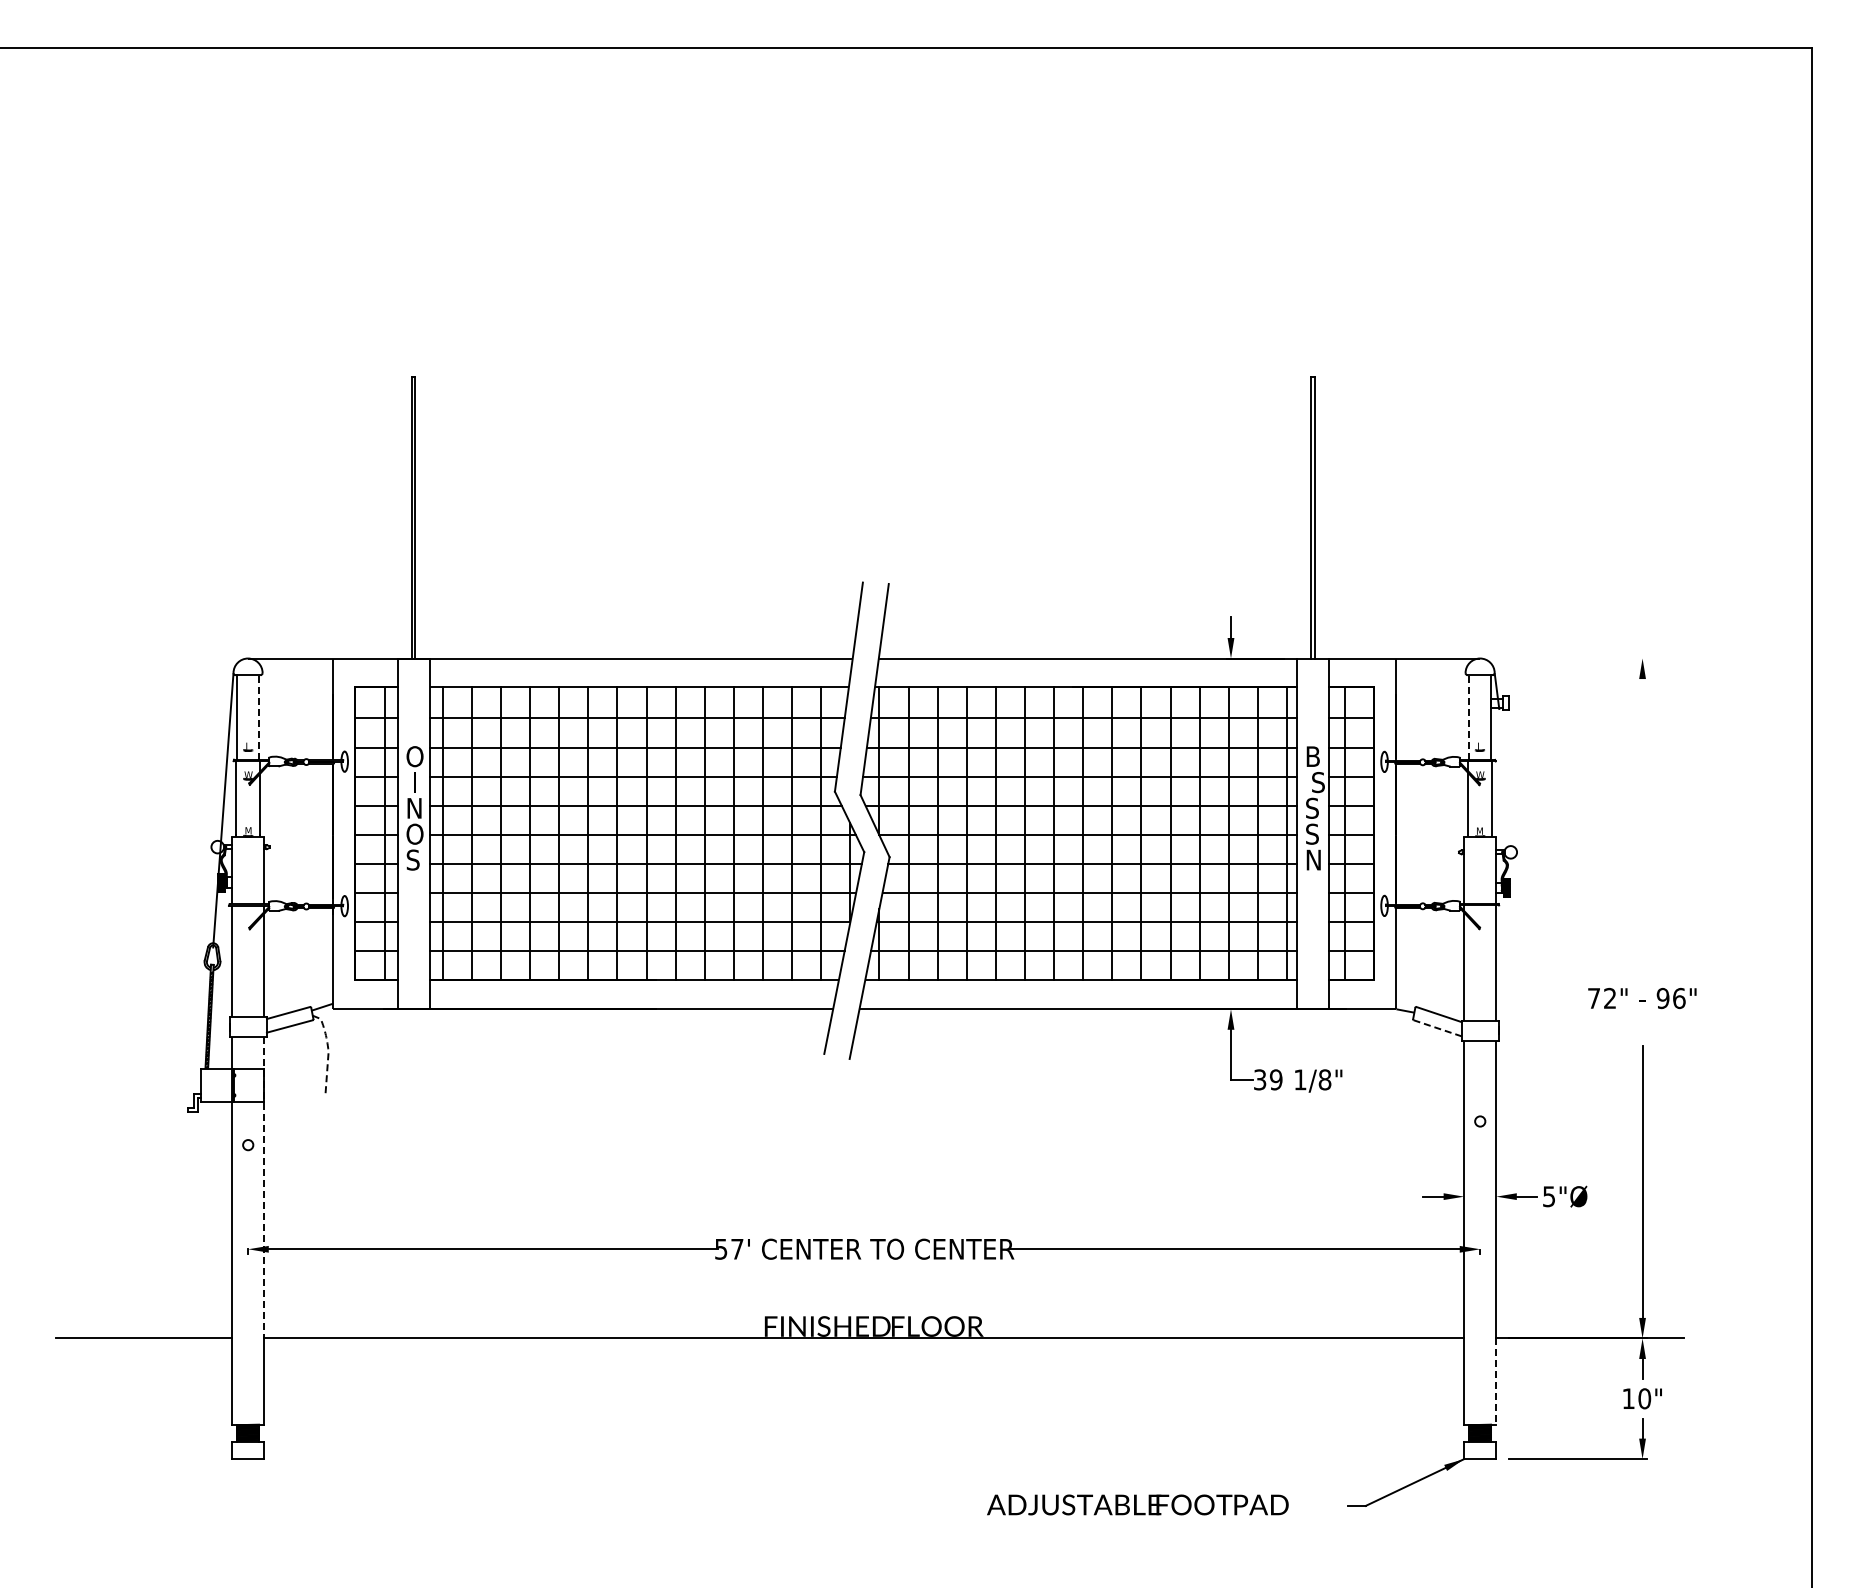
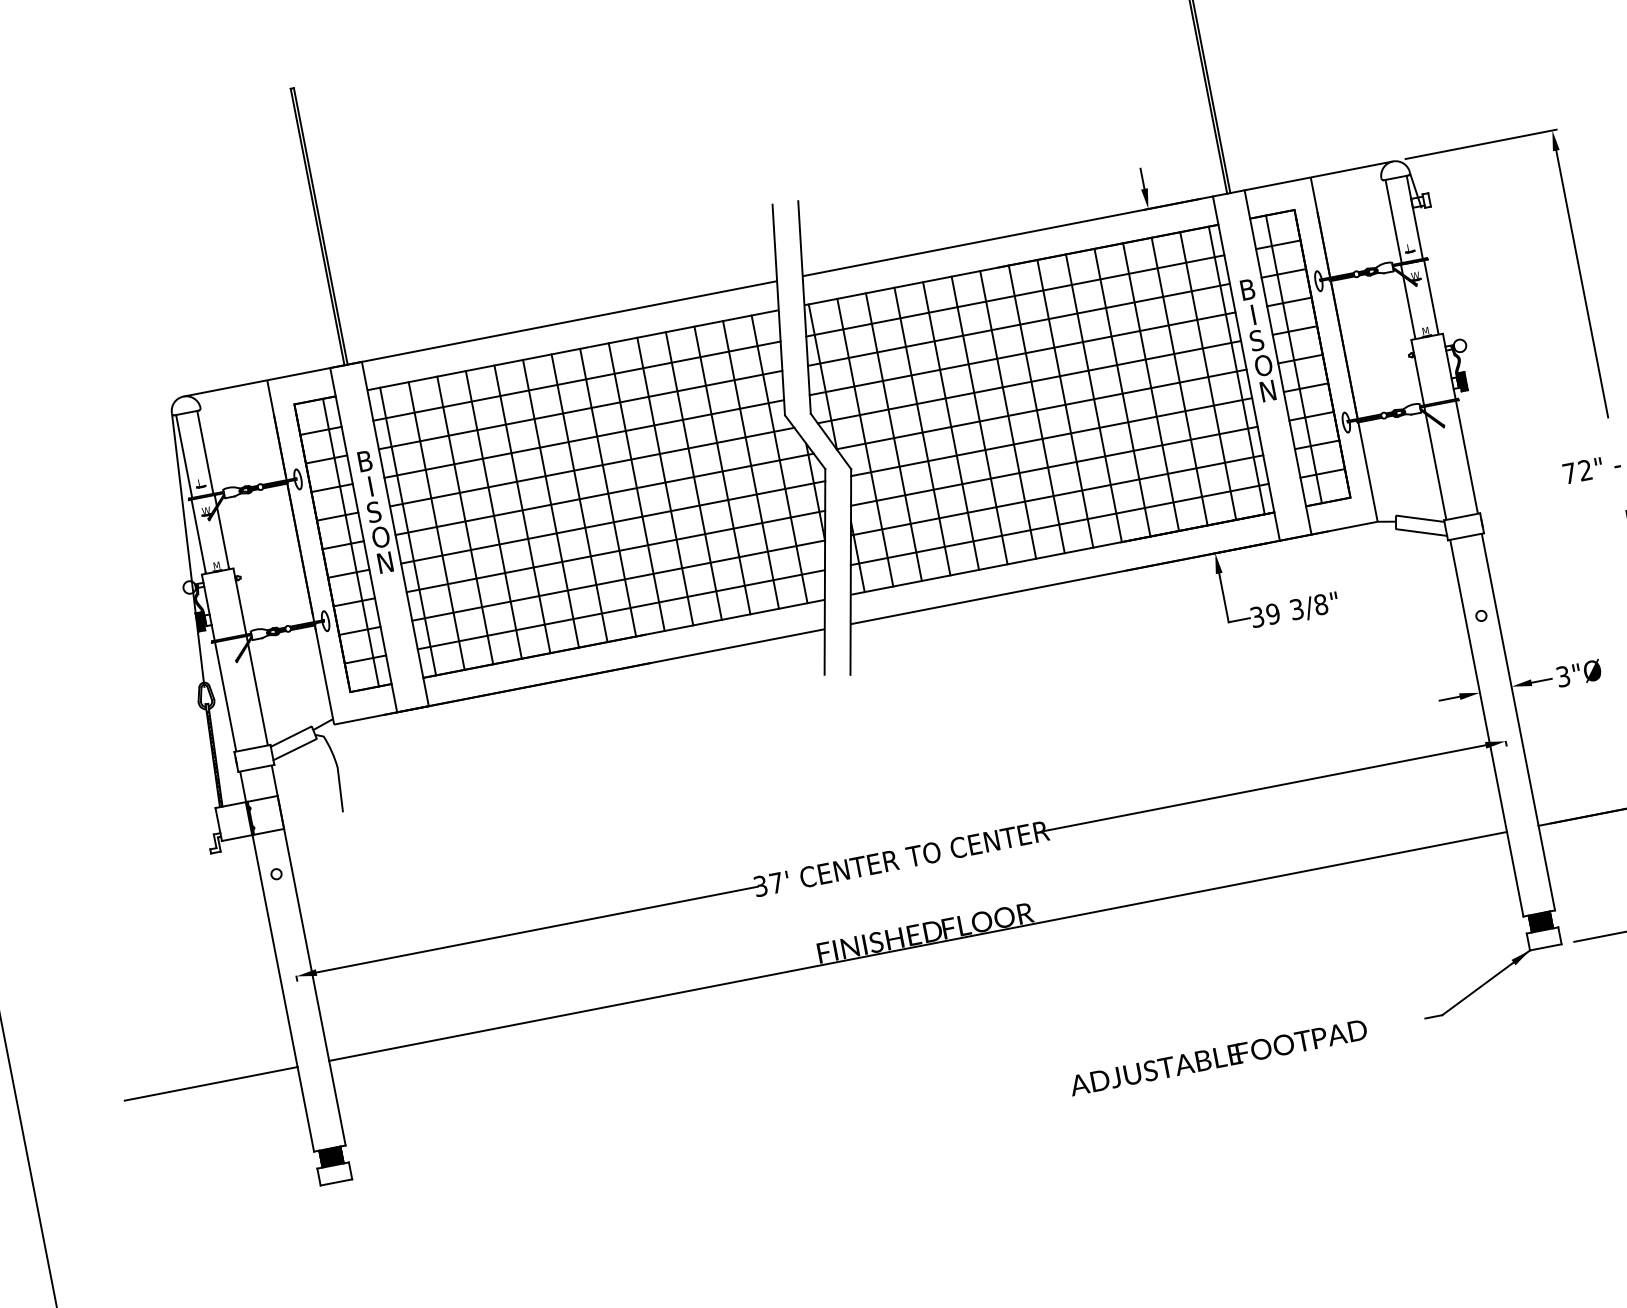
line: (1569, 658) -> (1480, 144), added
line: (258, 716) -> (204, 451), dashed -> solid
line: (1469, 717) -> (1393, 221), dashed -> solid
text: (414, 756) -> (365, 461), O -> B
text: (1318, 782) -> (1257, 314), S -> I
text: (413, 807) -> (374, 511), N -> S
line: (1642, 814) -> (1582, 283), added
text: (1313, 833) -> (1262, 365), S -> O
text: (413, 859) -> (384, 562), S -> N
line: (1437, 1028) -> (1421, 532), dashed -> solid
line: (328, 1051) -> (337, 766), dashed -> solid
text: (1300, 1079) -> (1296, 609), 1/8" -> 3/8"
line: (264, 1187) -> (300, 912), dashed -> solid
text: (1549, 1196) -> (1563, 676), 5"Ø -> 3"Ø
text: (721, 1248) -> (760, 885), 57' -> 37'
line: (1496, 1382) -> (1547, 869), dashed -> solid

